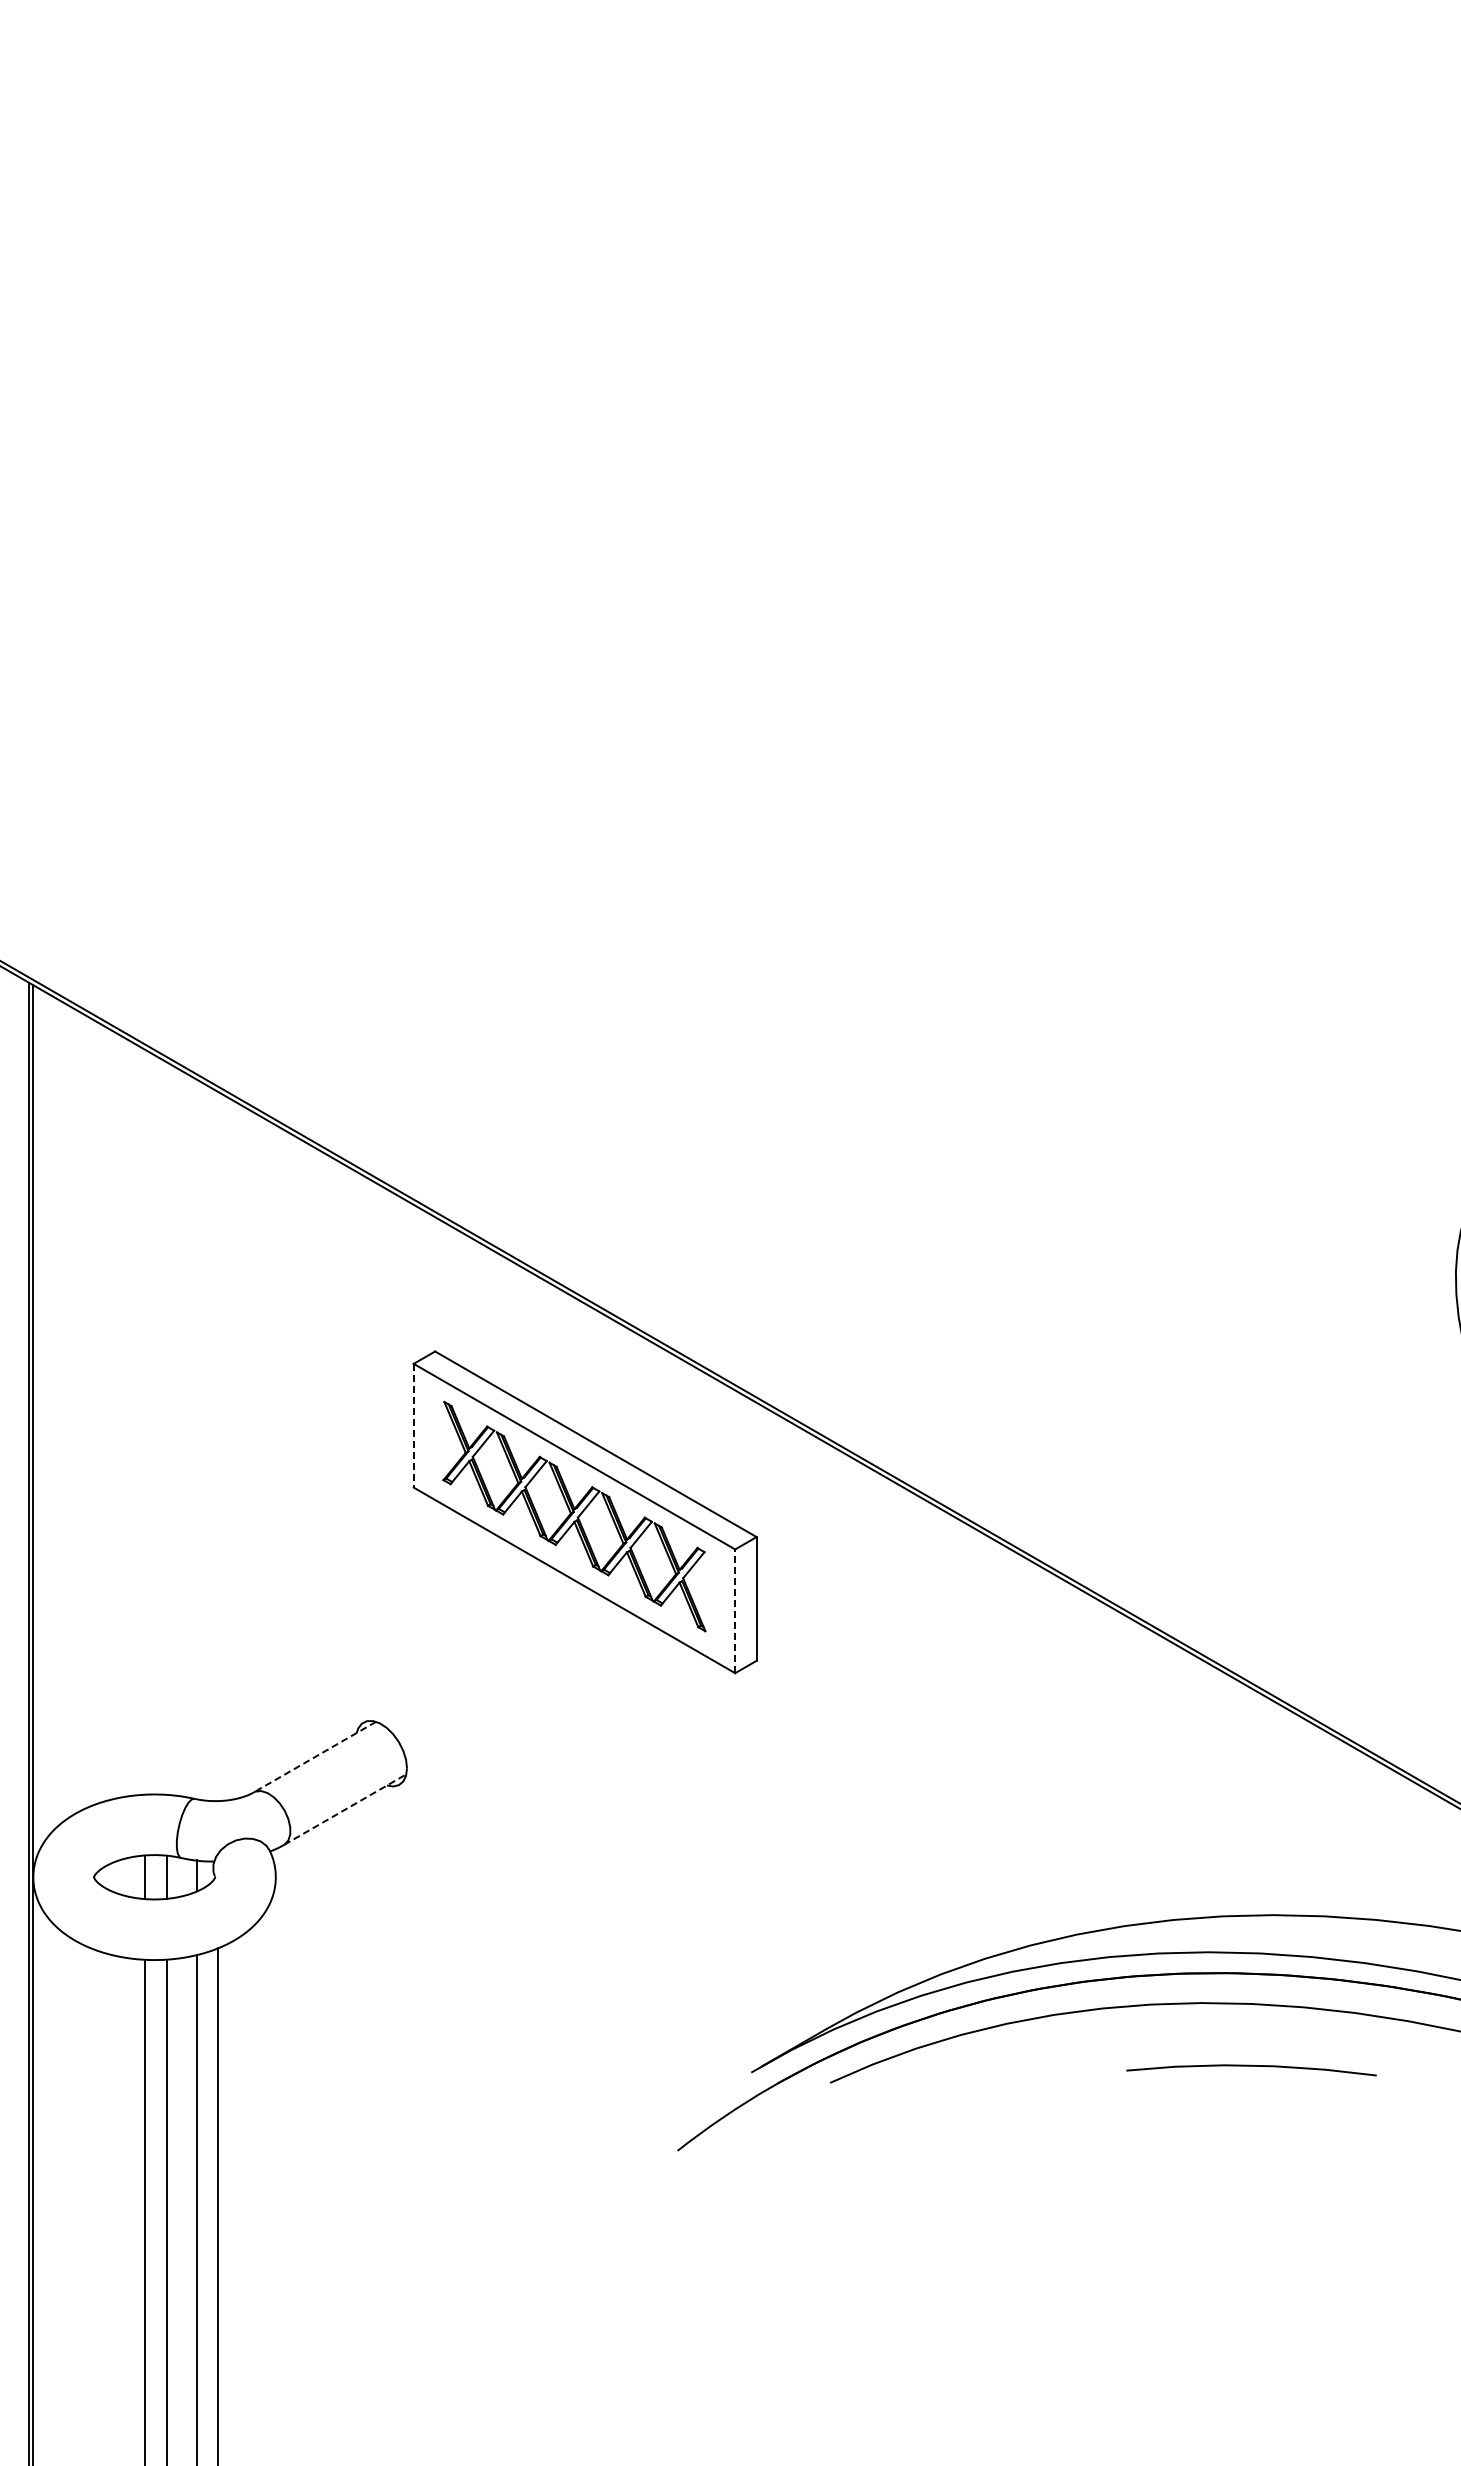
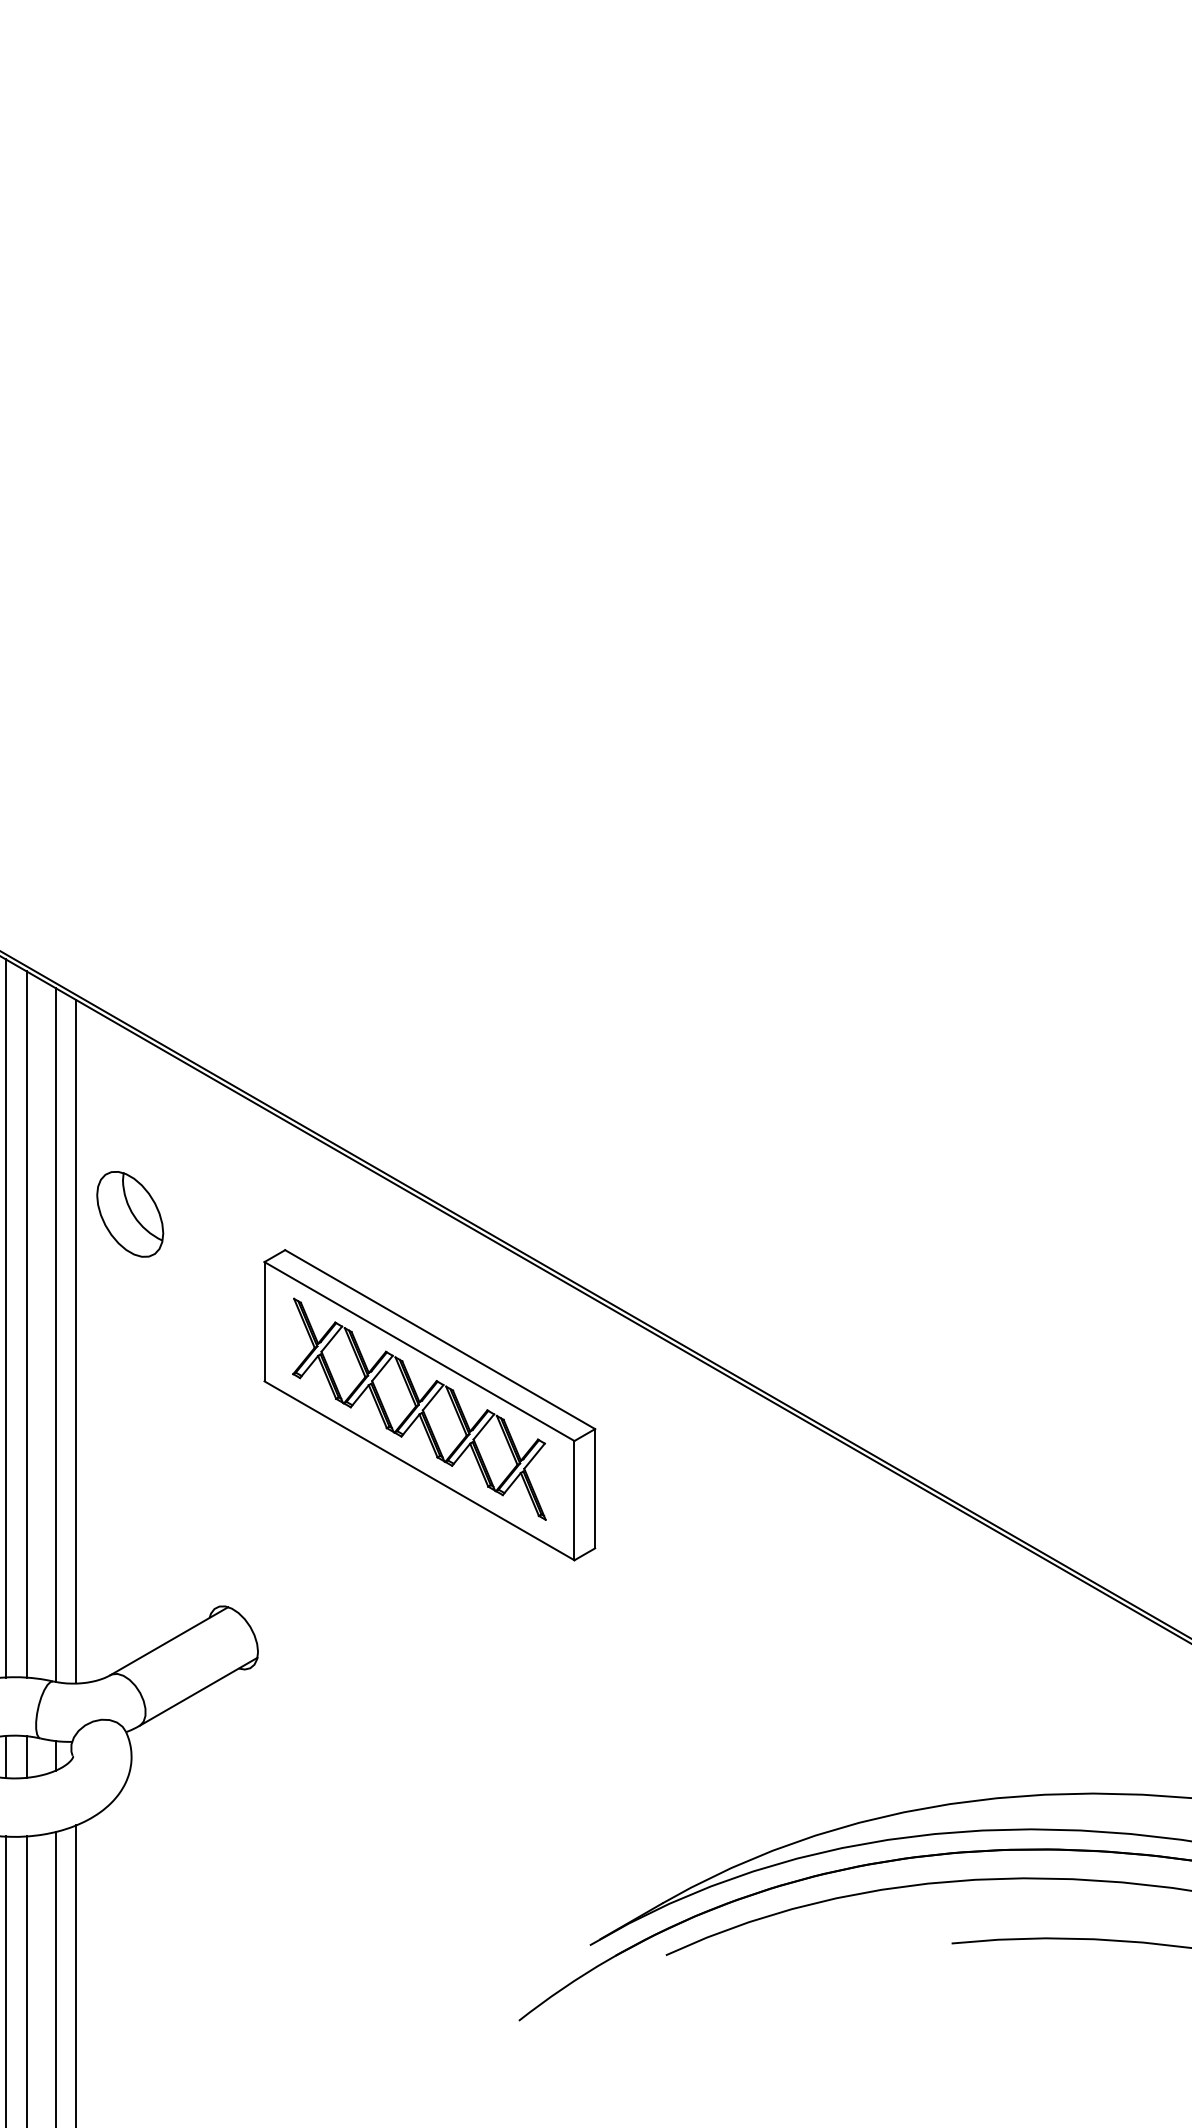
part: (274, 1314) -> (130, 1214), added
line: (145, 1421) -> (5, 1317), added
line: (413, 1425) -> (264, 1321), dashed -> solid
line: (167, 1428) -> (27, 1324), added
line: (197, 1439) -> (56, 1334), added
line: (218, 1445) -> (76, 1340), added
line: (735, 1611) -> (574, 1500), dashed -> solid
line: (315, 1757) -> (169, 1641), dashed -> solid
line: (345, 1809) -> (198, 1691), dashed -> solid

